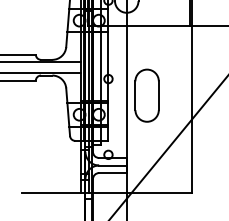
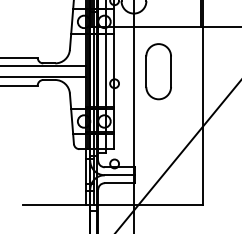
part: (146, 95) -> (158, 71), moved

